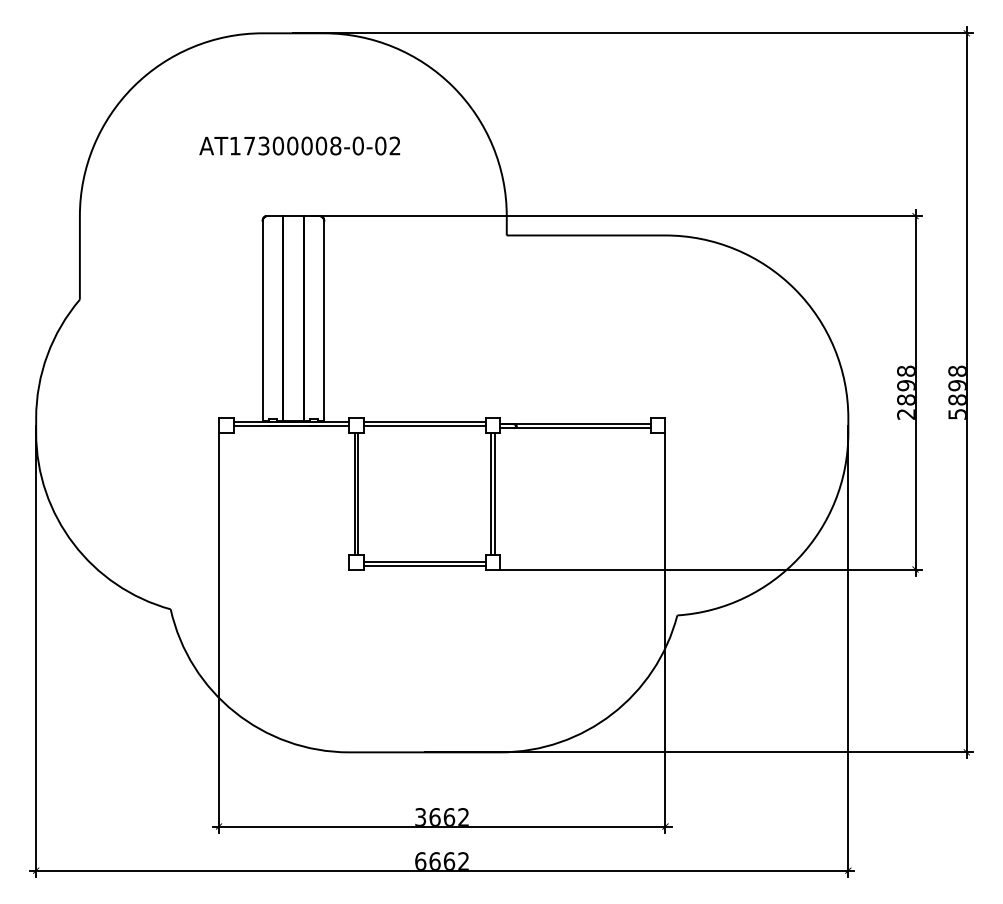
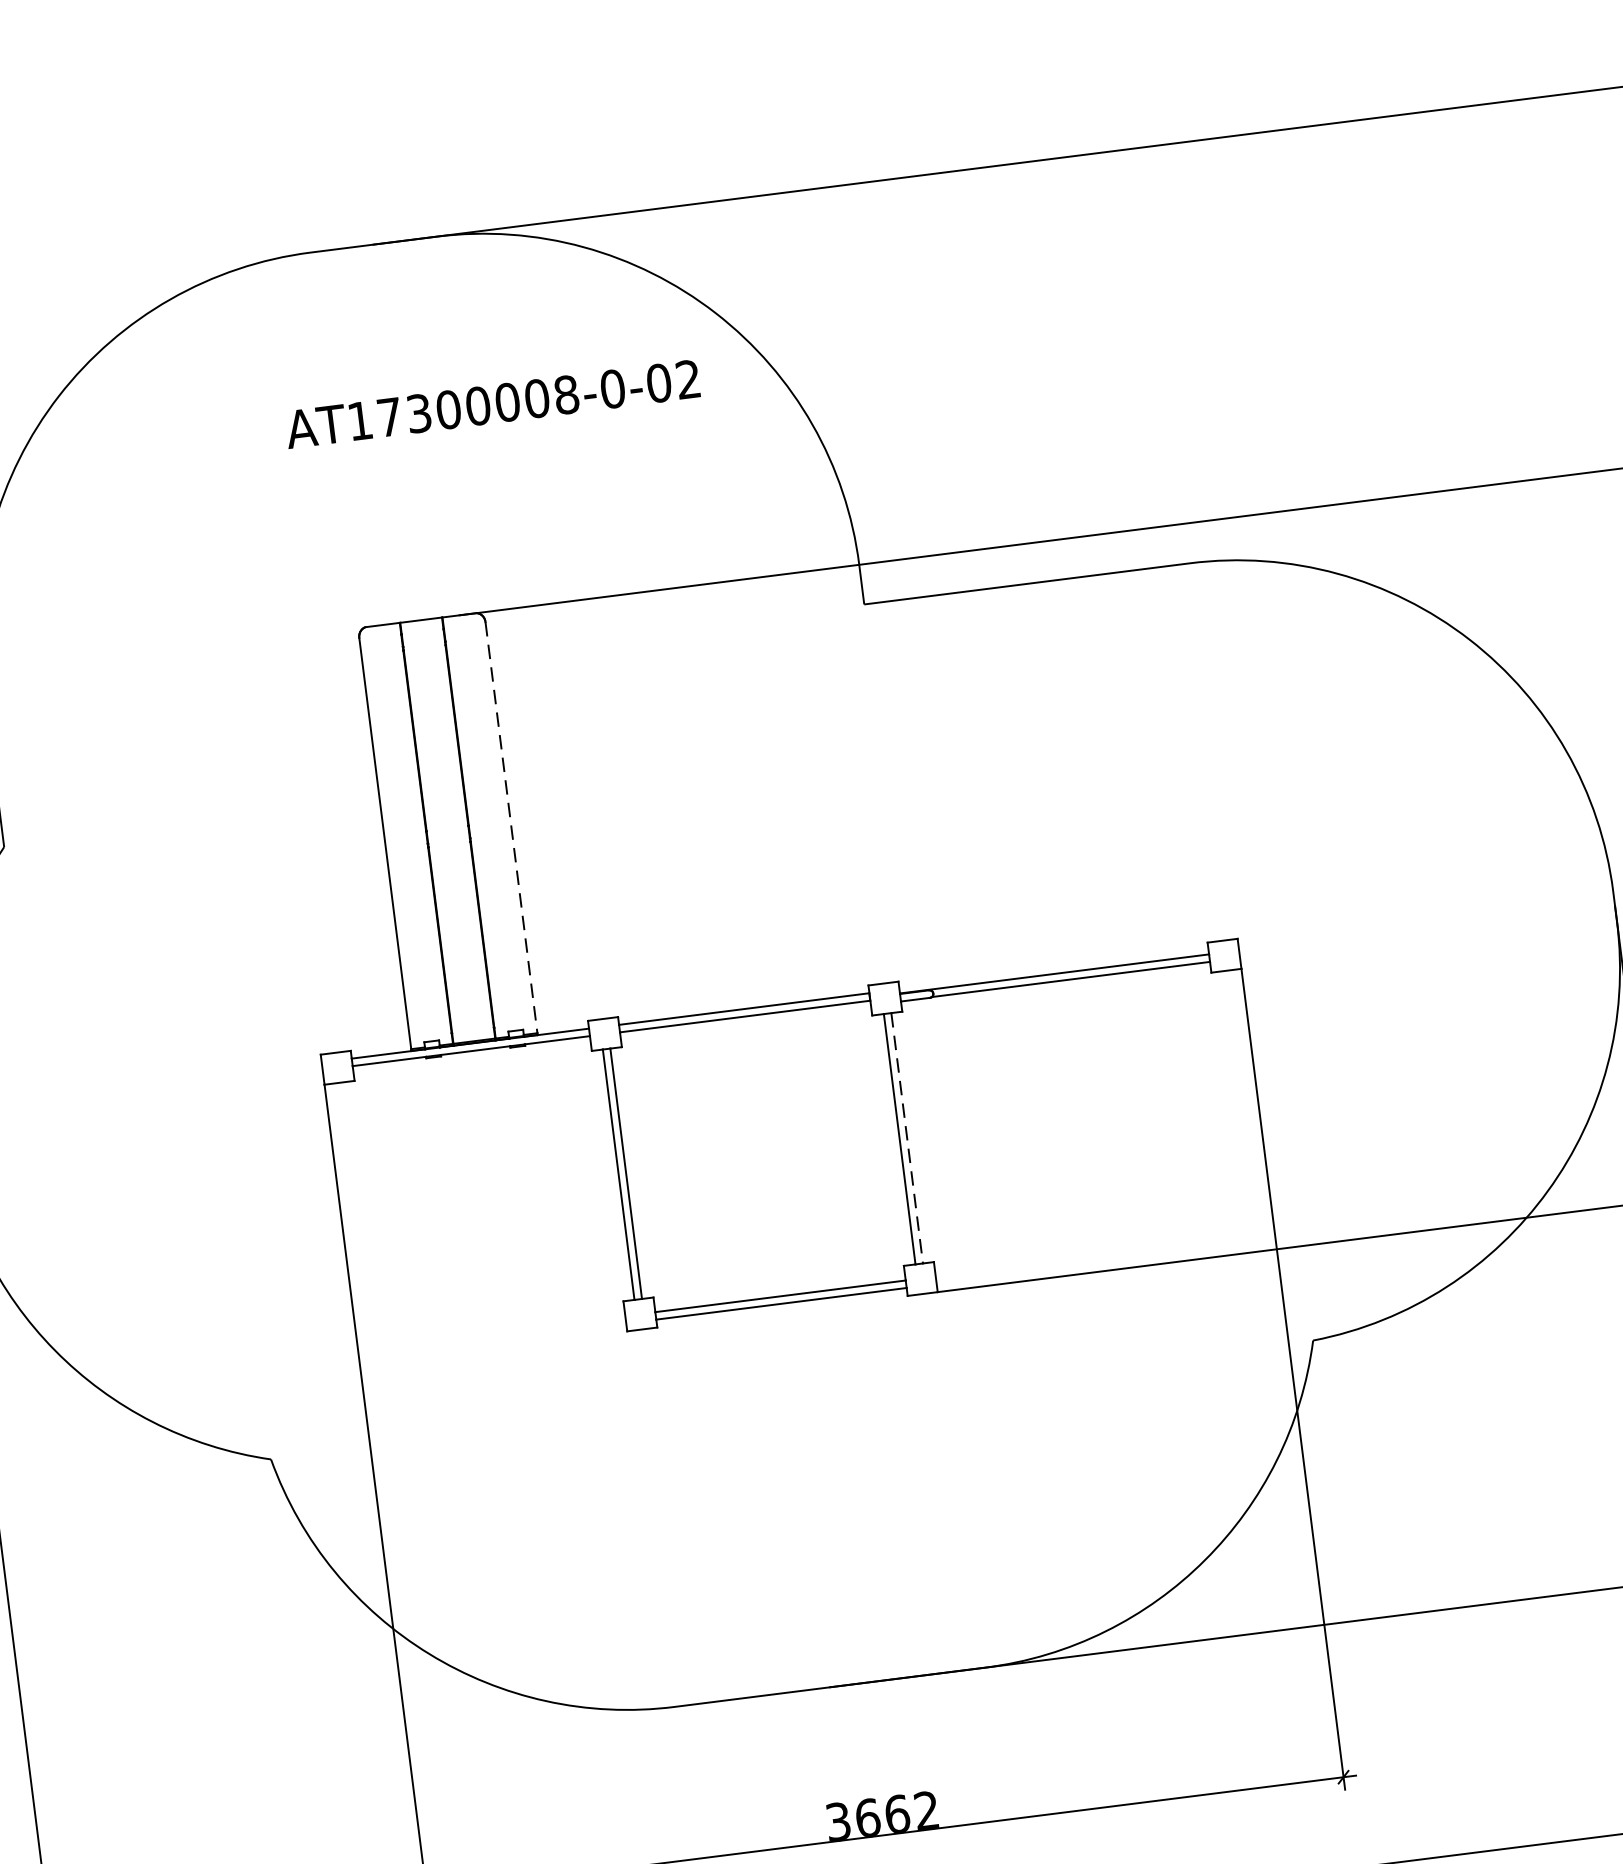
text: (299, 145) -> (491, 403), moved
line: (324, 321) -> (512, 828), solid -> dashed
line: (495, 493) -> (908, 1137), solid -> dashed

